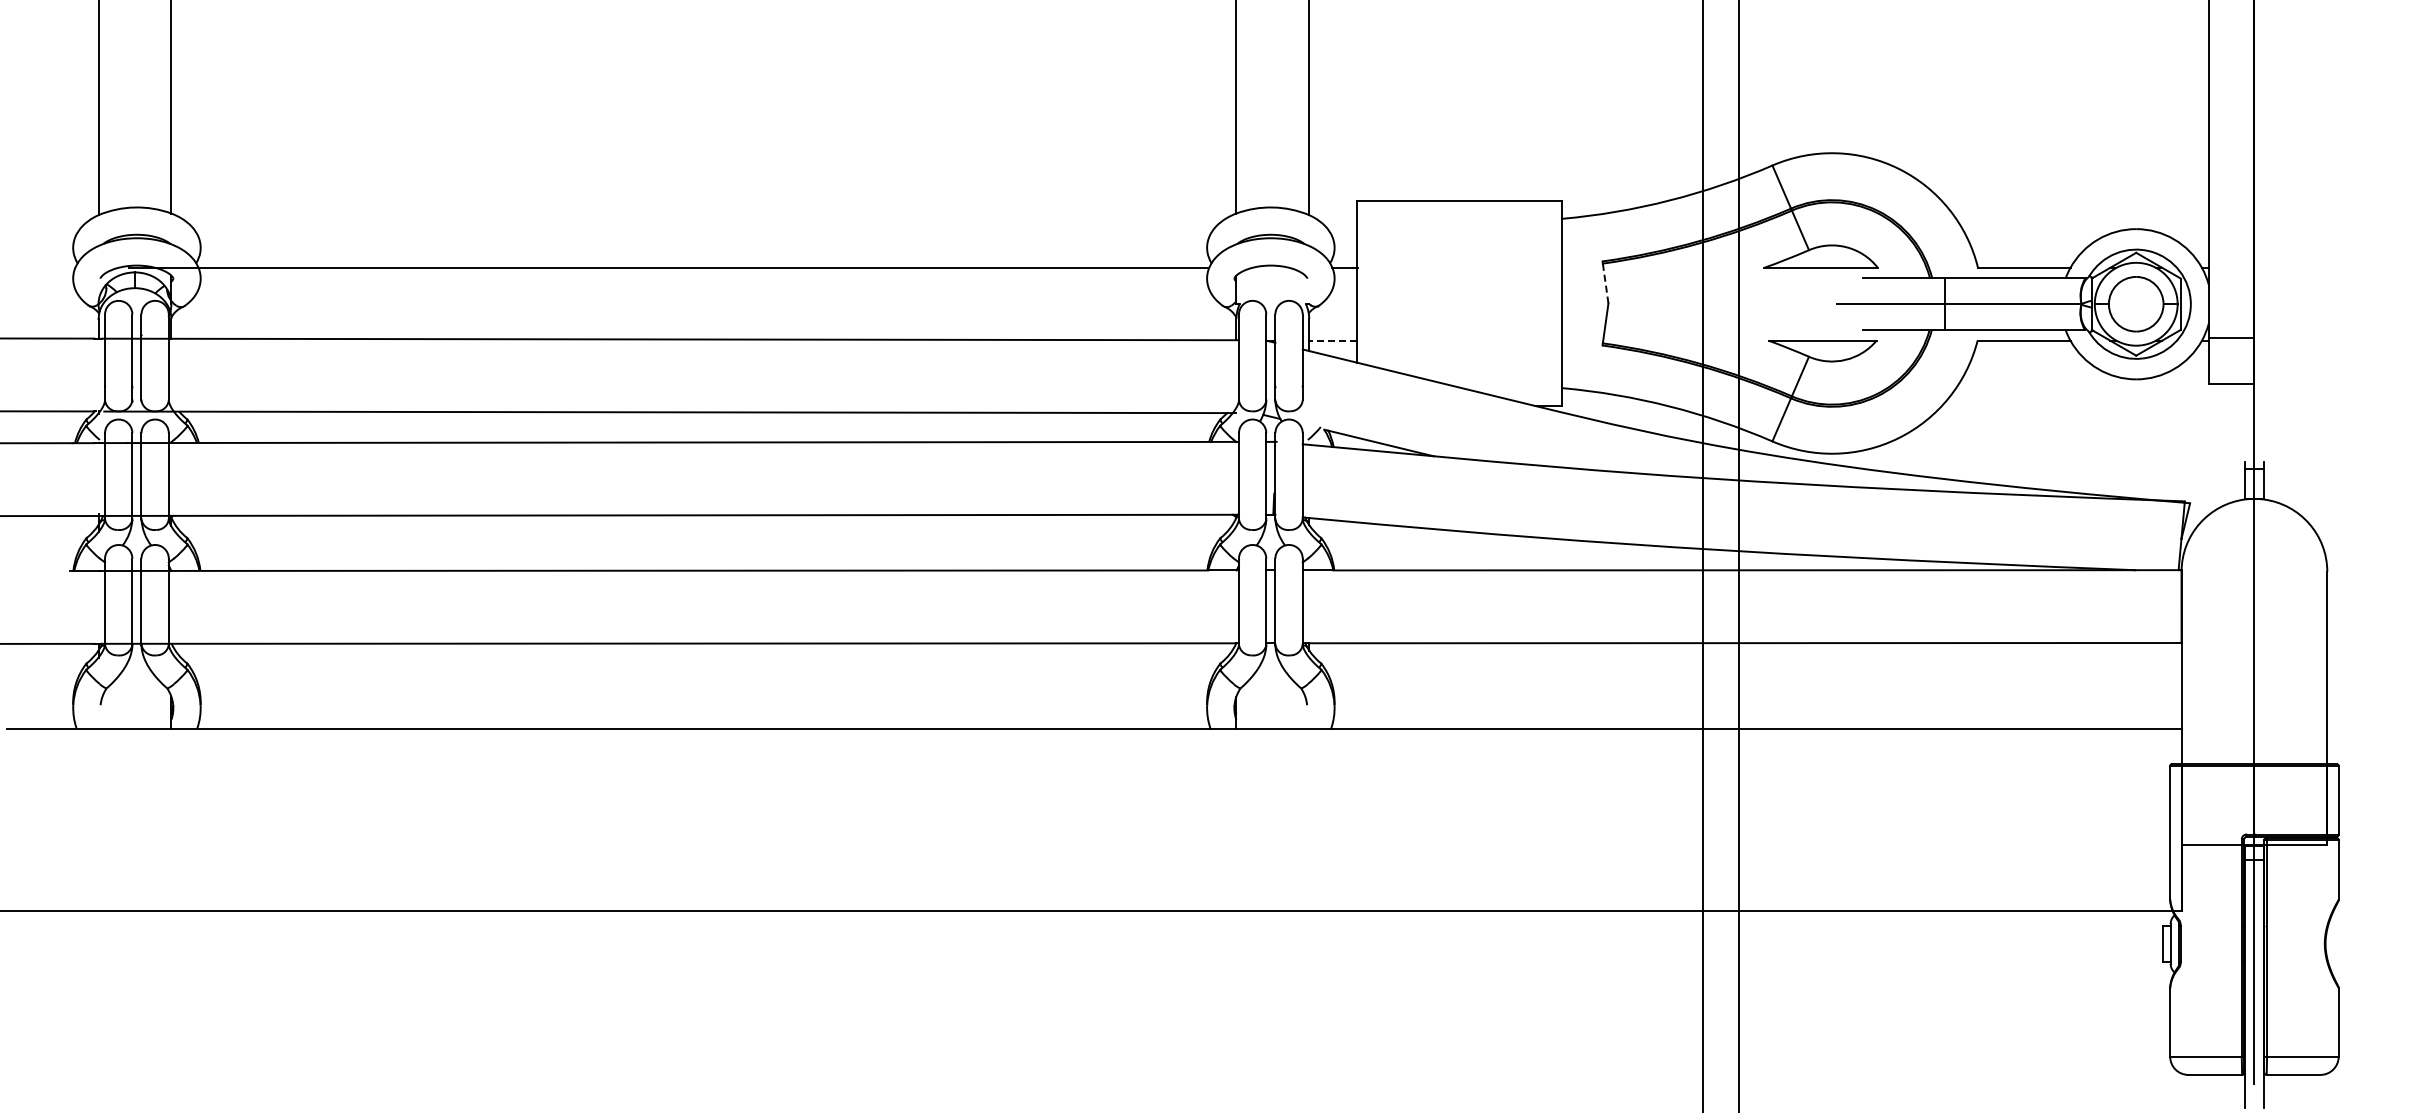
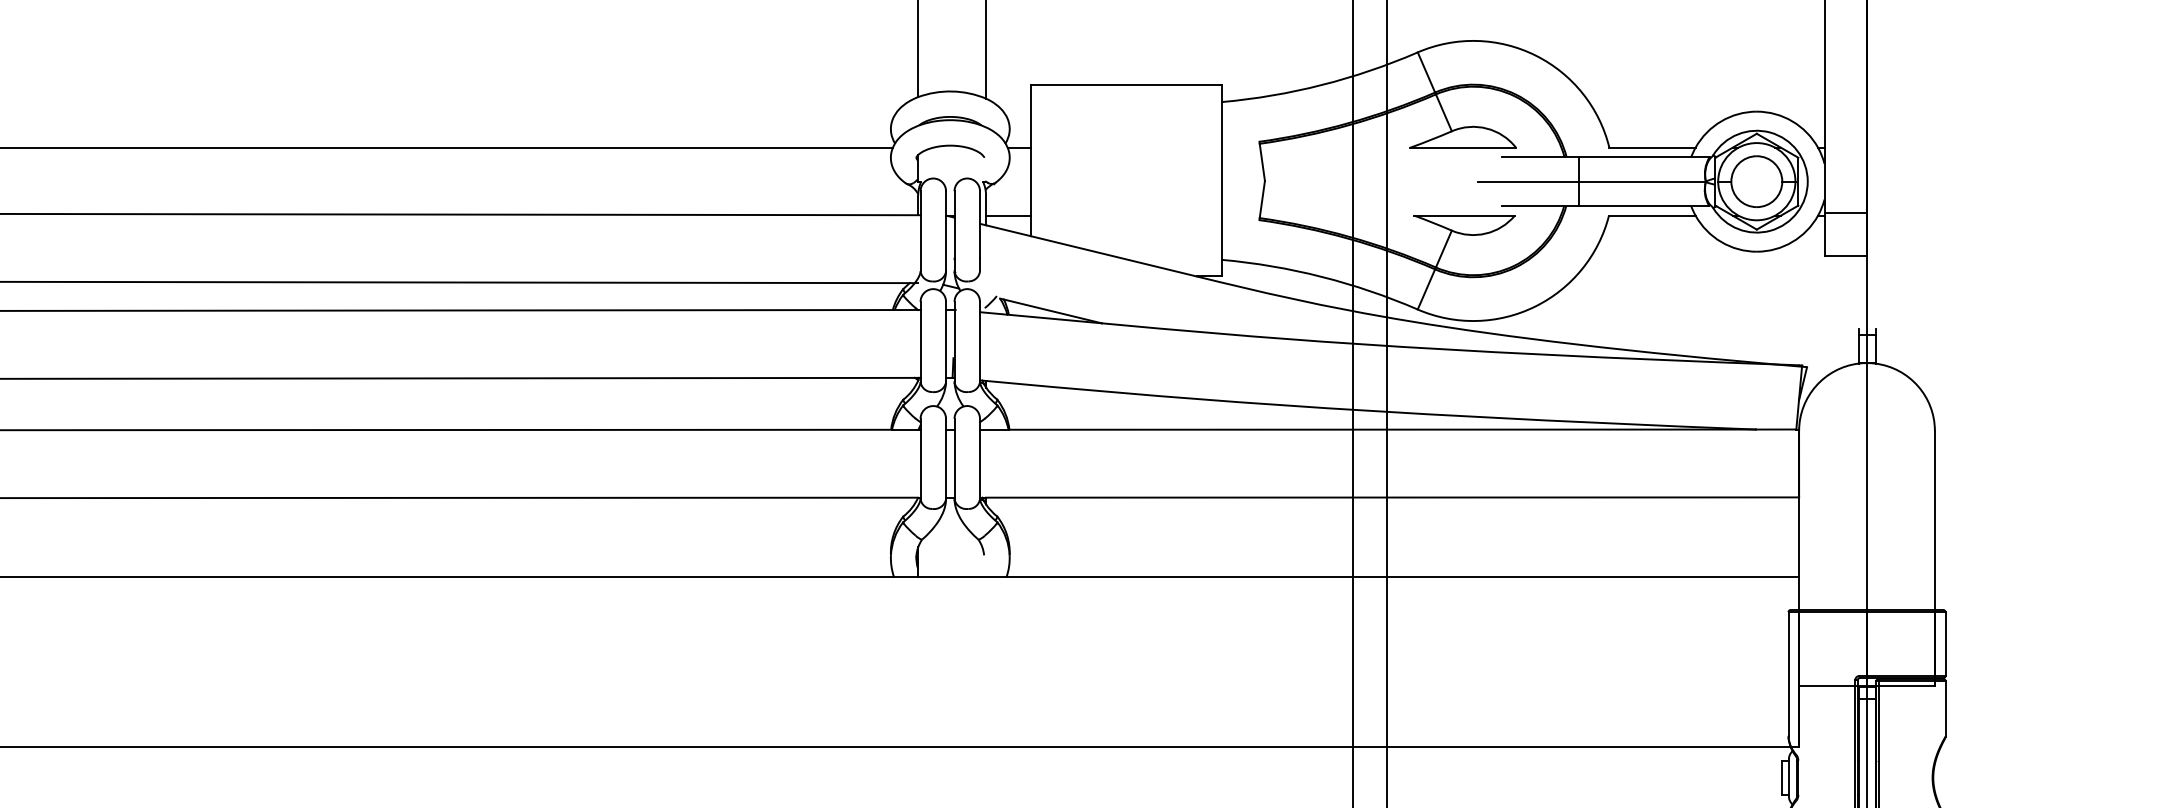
line: (1605, 283) -> (1262, 162), dashed -> solid
line: (1332, 340) -> (1007, 215), dashed -> solid

